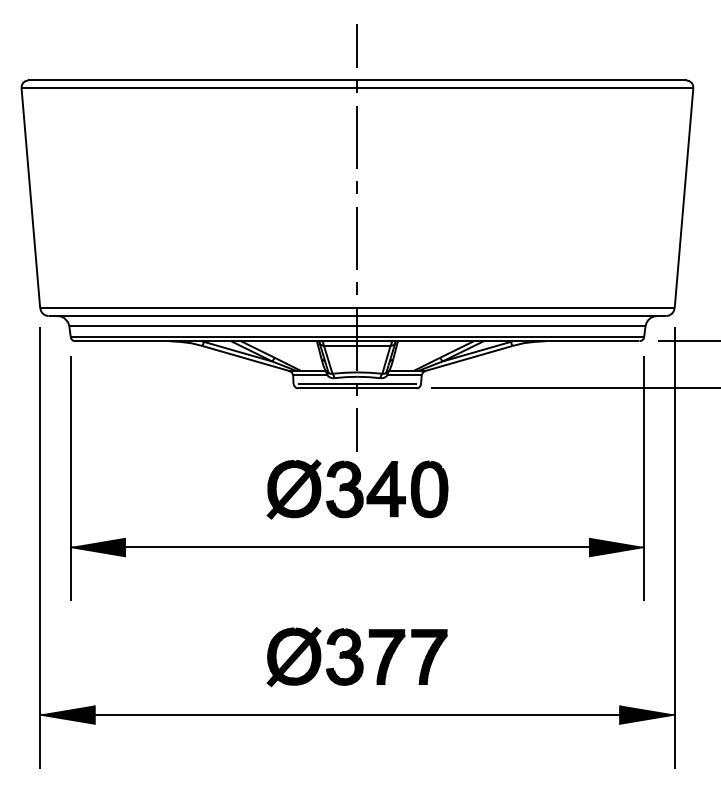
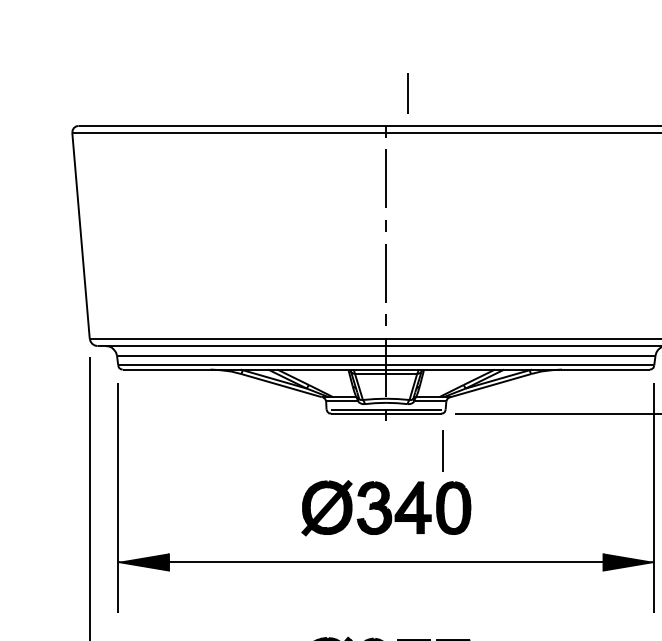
line: (356, 45) -> (406, 93), moved
line: (356, 429) -> (442, 450), moved

